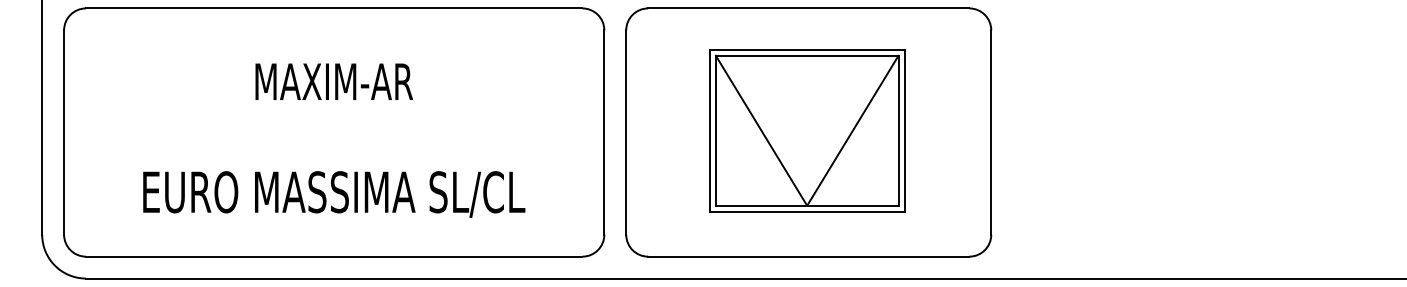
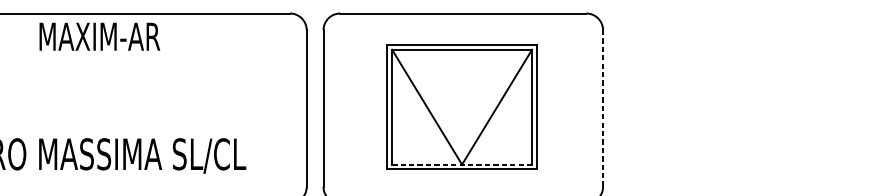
text: (333, 81) -> (99, 36), moved
line: (991, 132) -> (603, 108), solid -> dashed
line: (807, 205) -> (462, 164), solid -> dashed

